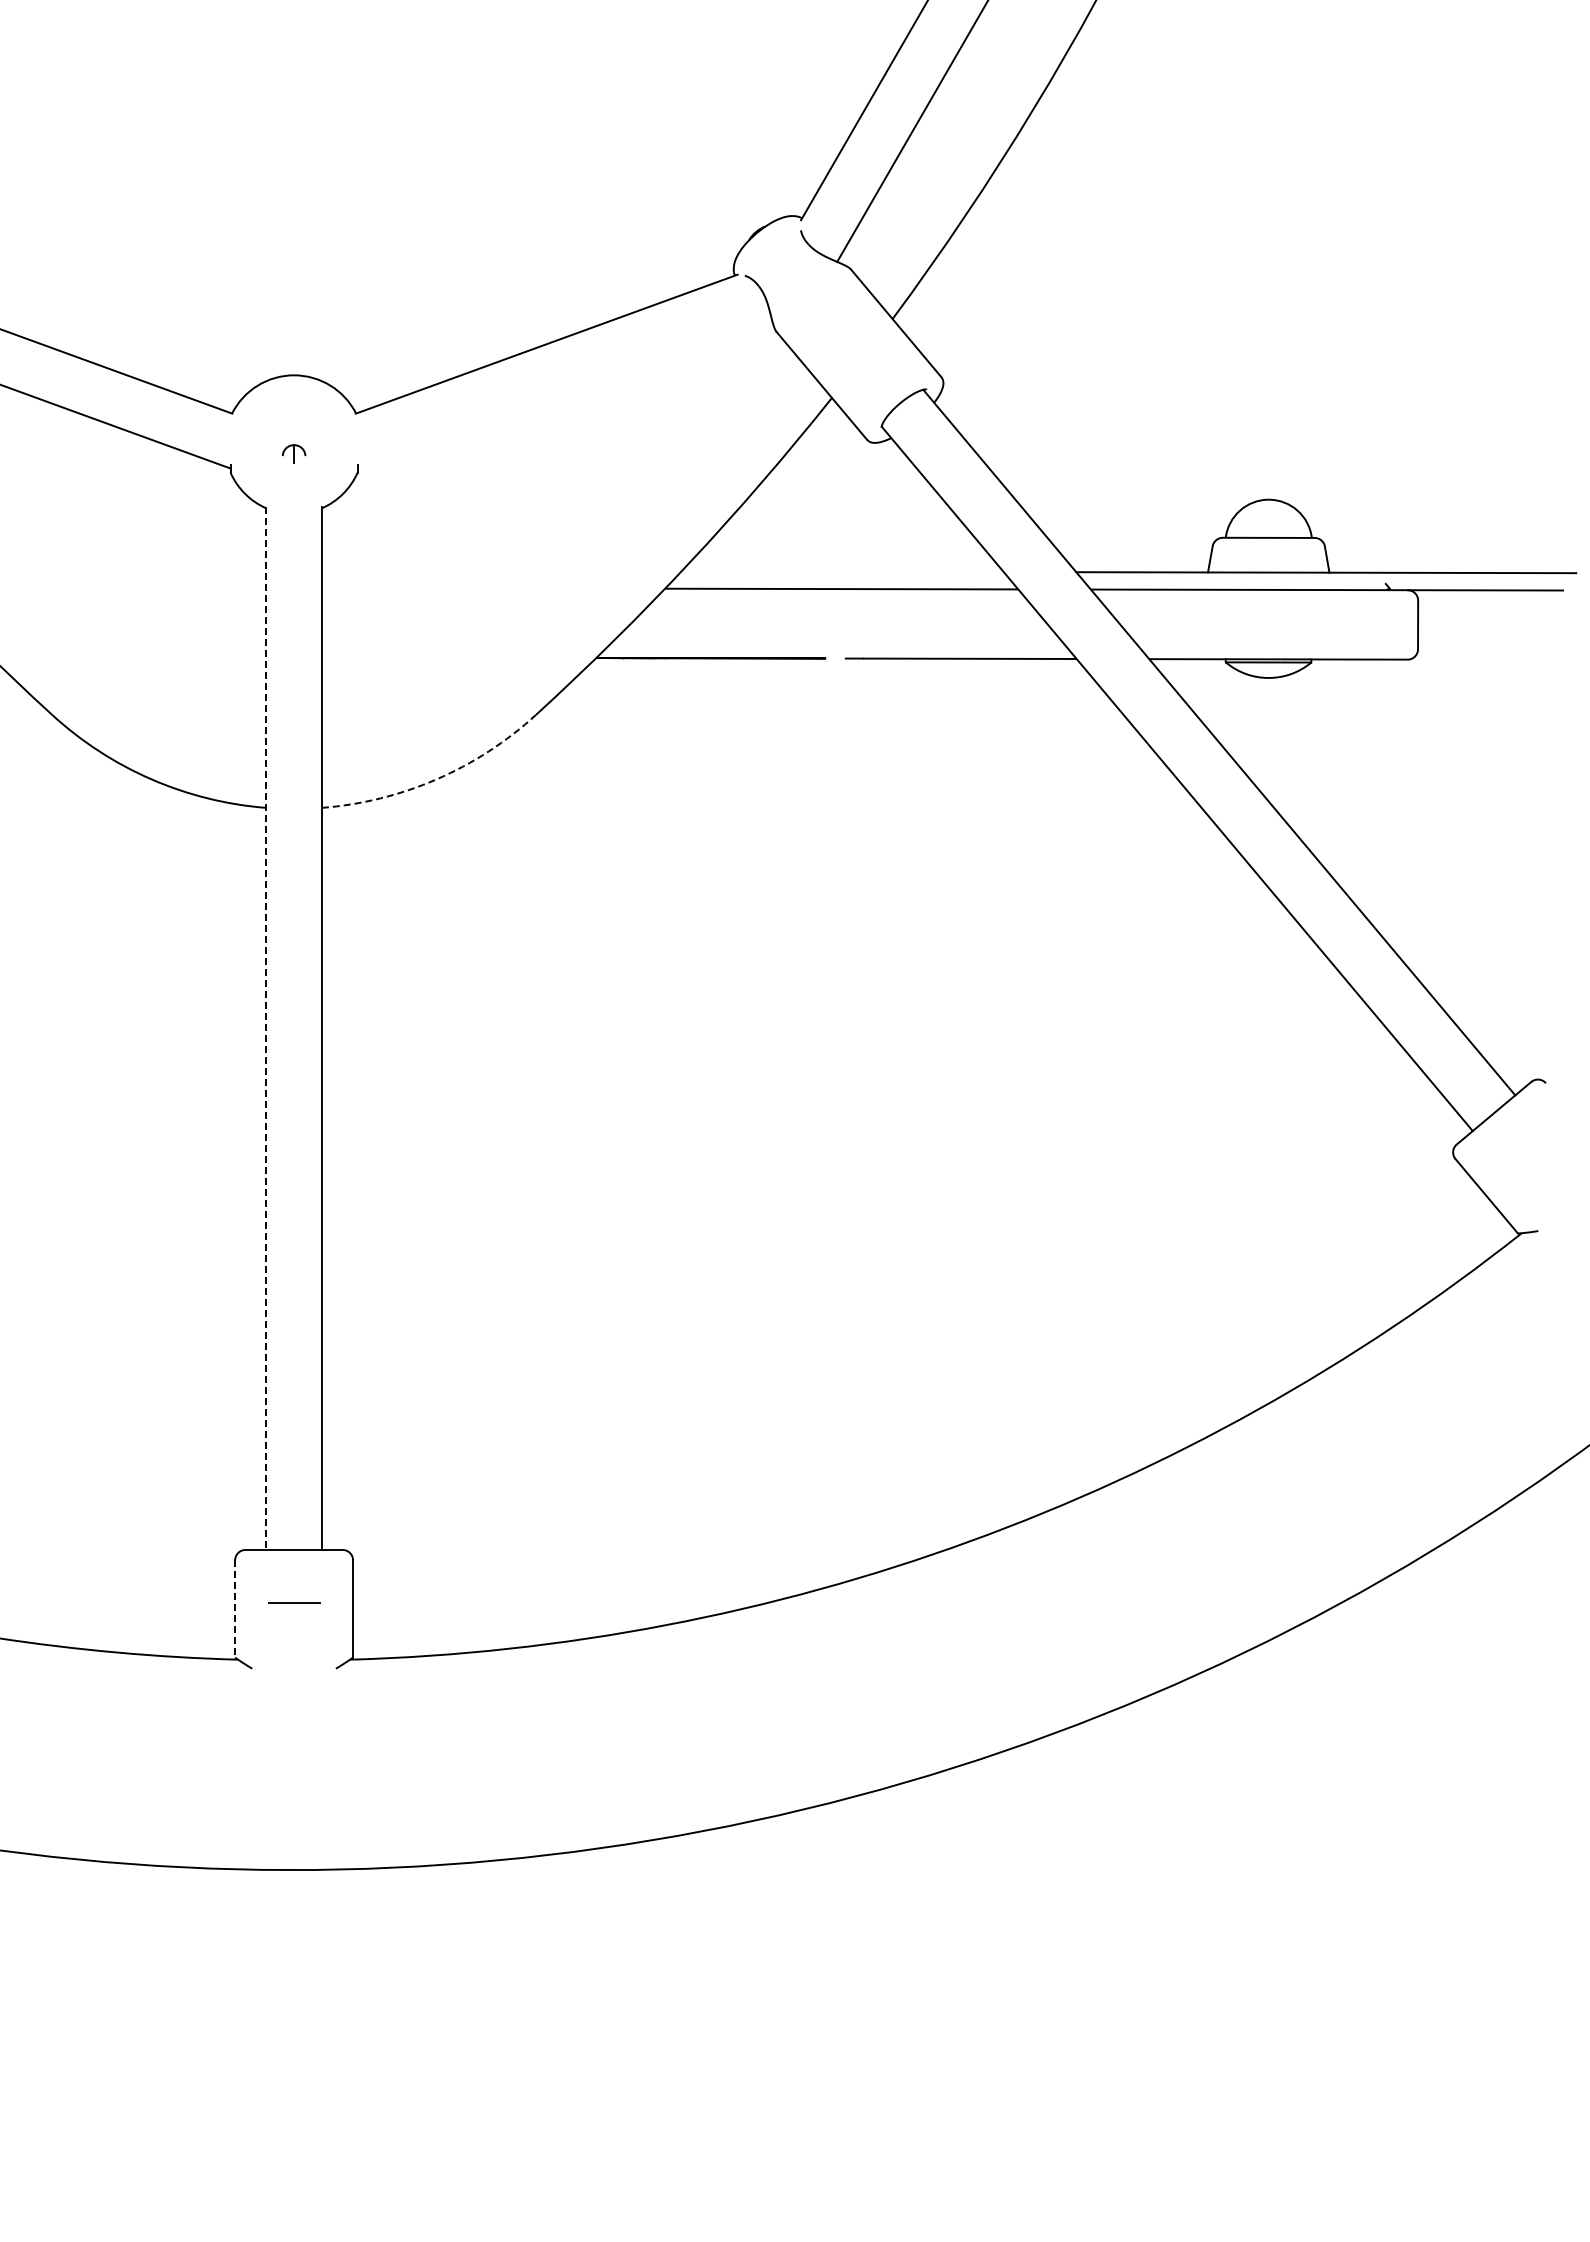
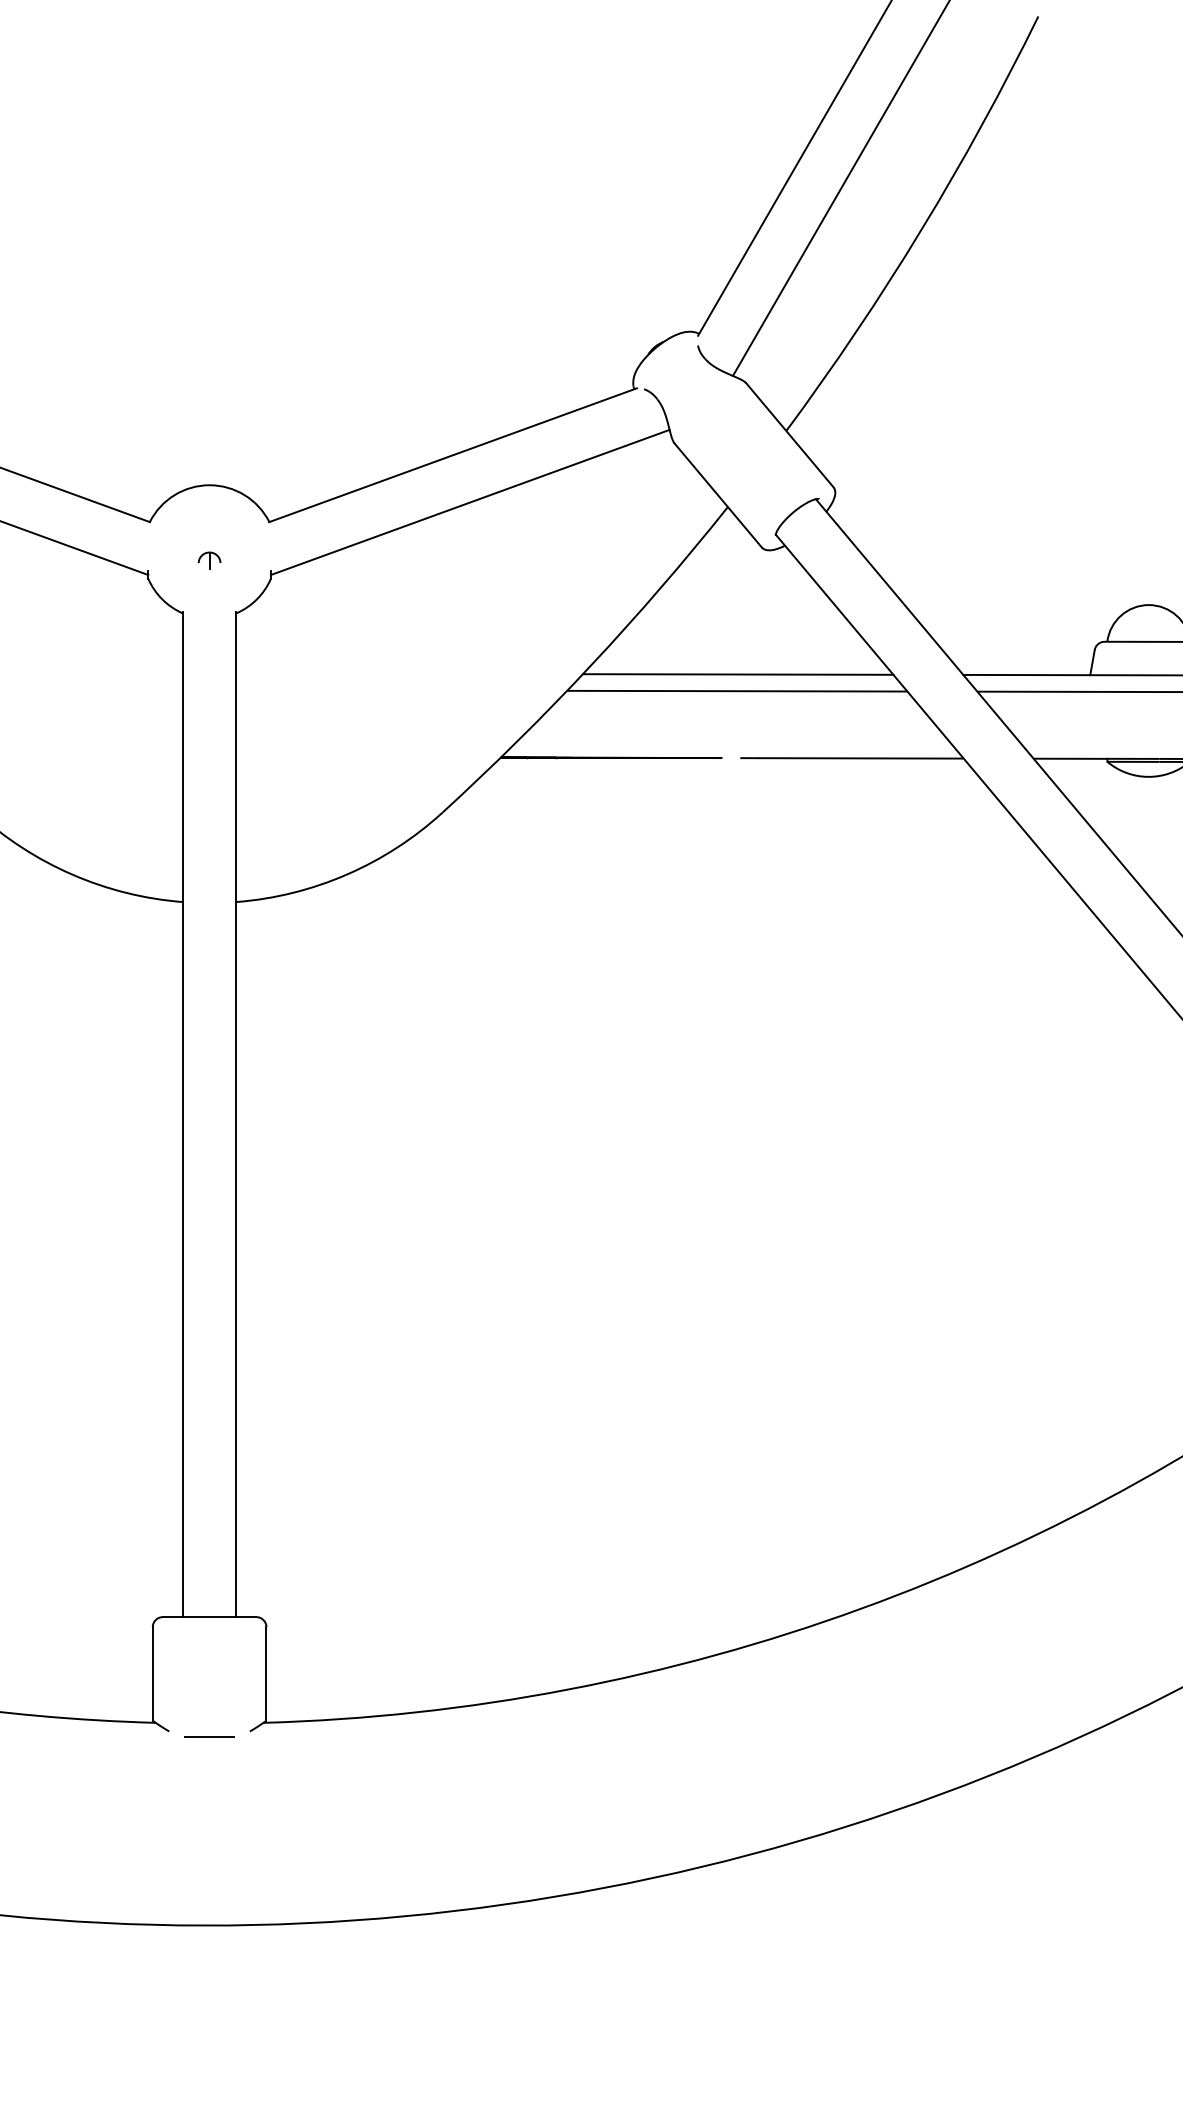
line: (564, 392) -> (470, 501), added
line: (842, 571) -> (738, 674), added
arc: (436, 779) -> (346, 874), dashed -> solid
line: (266, 1029) -> (183, 1115), dashed -> solid
line: (294, 1602) -> (209, 1737), moved
line: (235, 1608) -> (153, 1673), dashed -> solid

